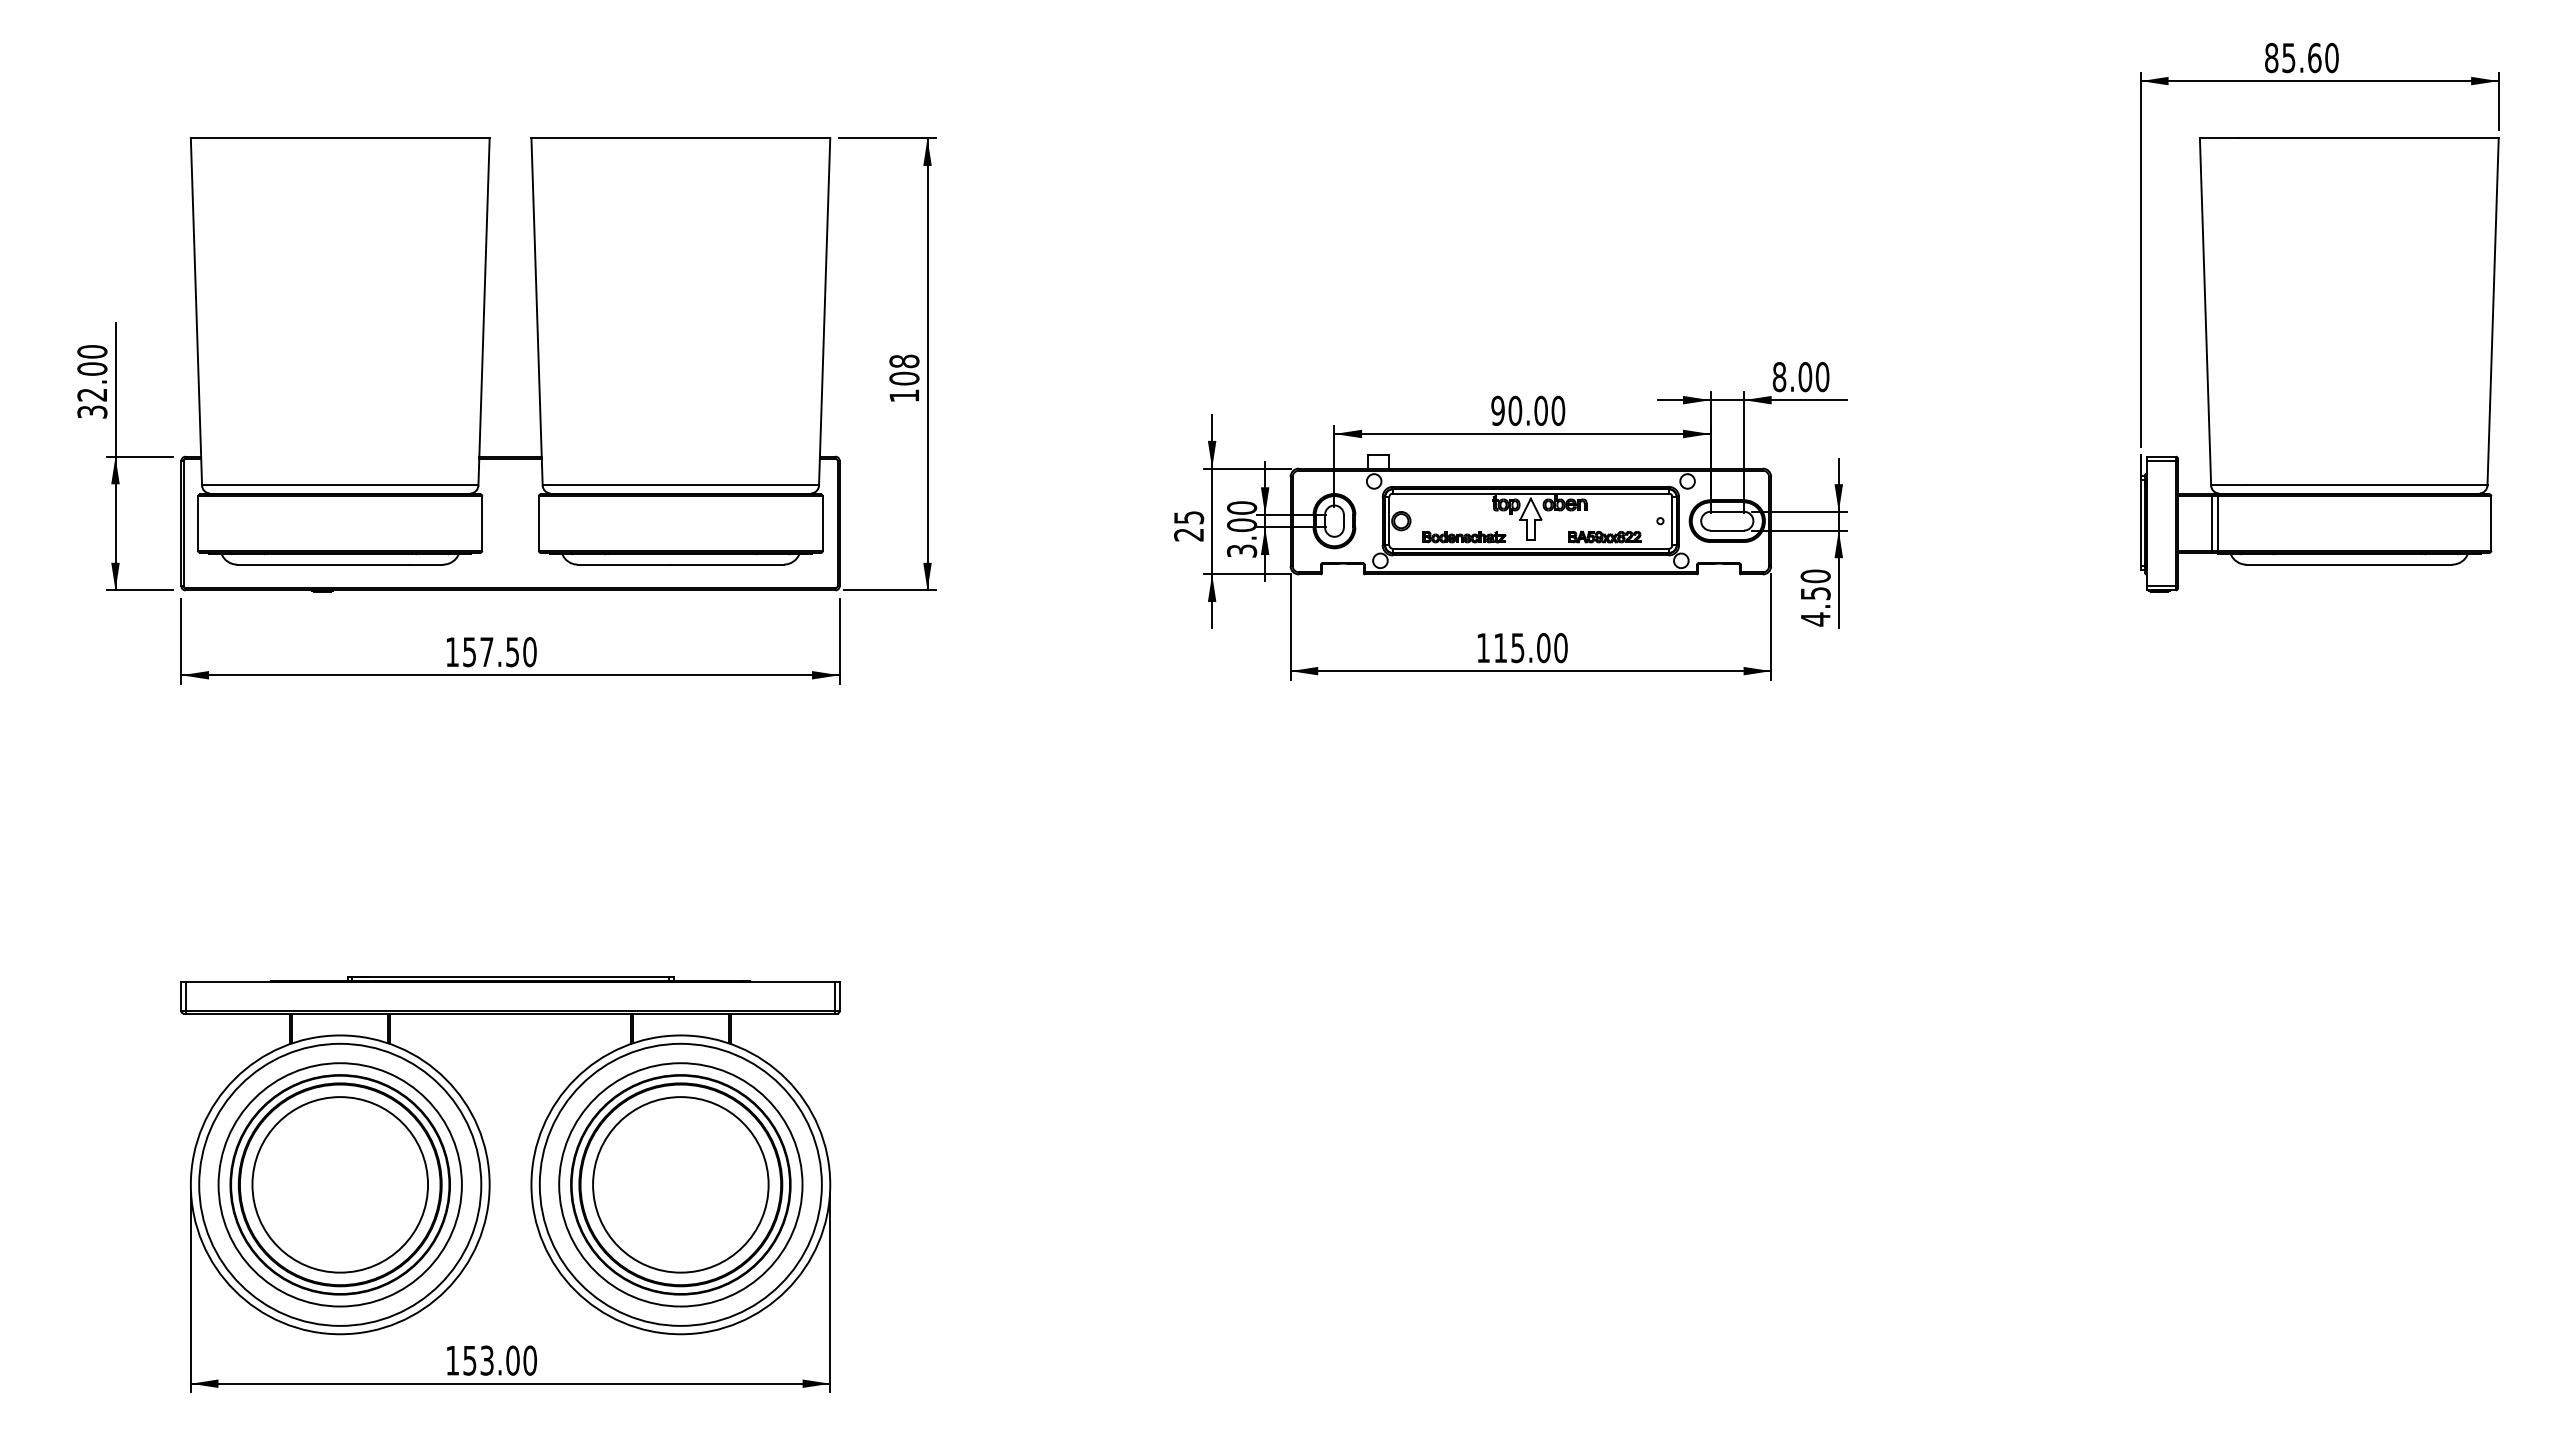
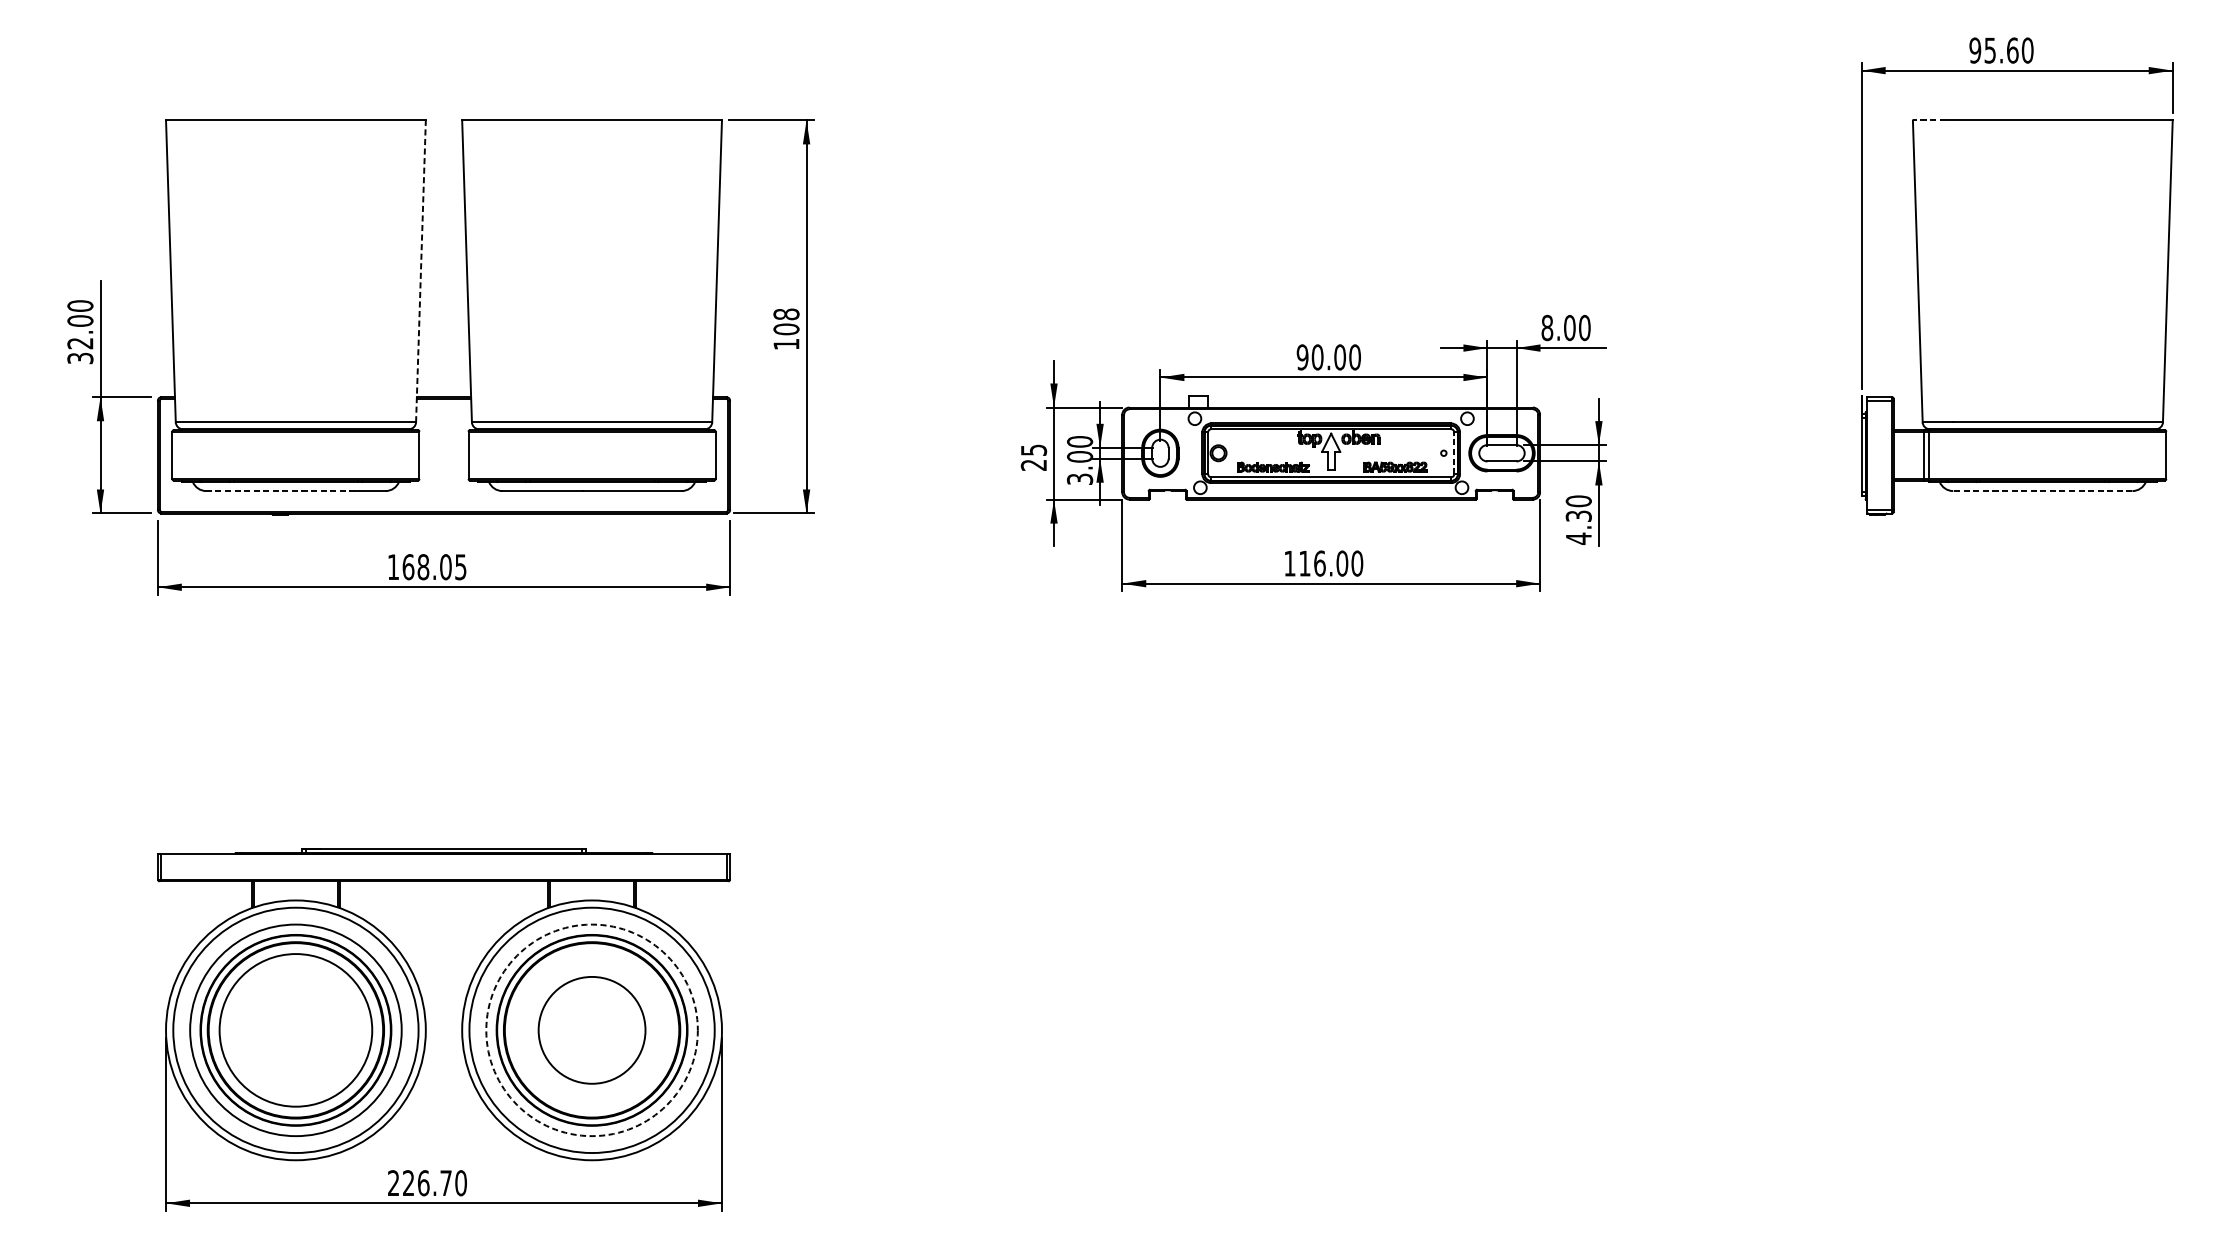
text: (2271, 58) -> (1975, 50), 85.60 -> 95.60
line: (2218, 138) -> (1929, 120), solid -> dashed
line: (484, 311) -> (421, 270), solid -> dashed
line: (1672, 520) -> (1454, 452), solid -> dashed
line: (322, 564) -> (280, 490), solid -> dashed
line: (2348, 564) -> (2042, 490), solid -> dashed
text: (1815, 593) -> (1578, 516), 4.50 -> 4.30
text: (1517, 648) -> (1319, 564), 115.00 -> 116.00
text: (499, 652) -> (434, 567), 157.50 -> 168.05
circle: (680, 1184) -> (591, 1030), size x0.7
circle: (680, 1184) -> (591, 1030), solid -> dashed
text: (482, 1360) -> (419, 1183), 153.00 -> 226.70

